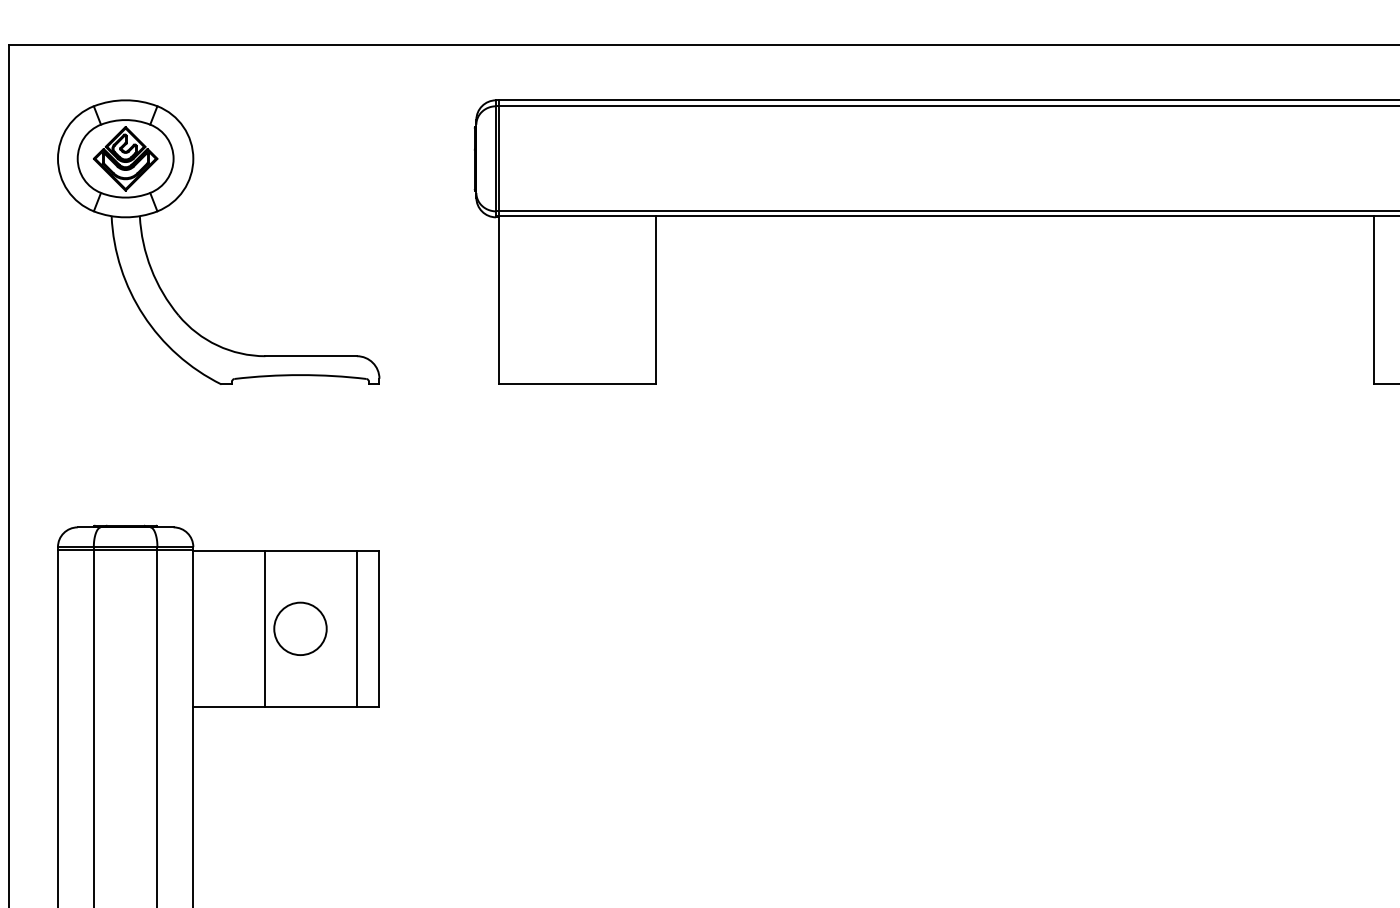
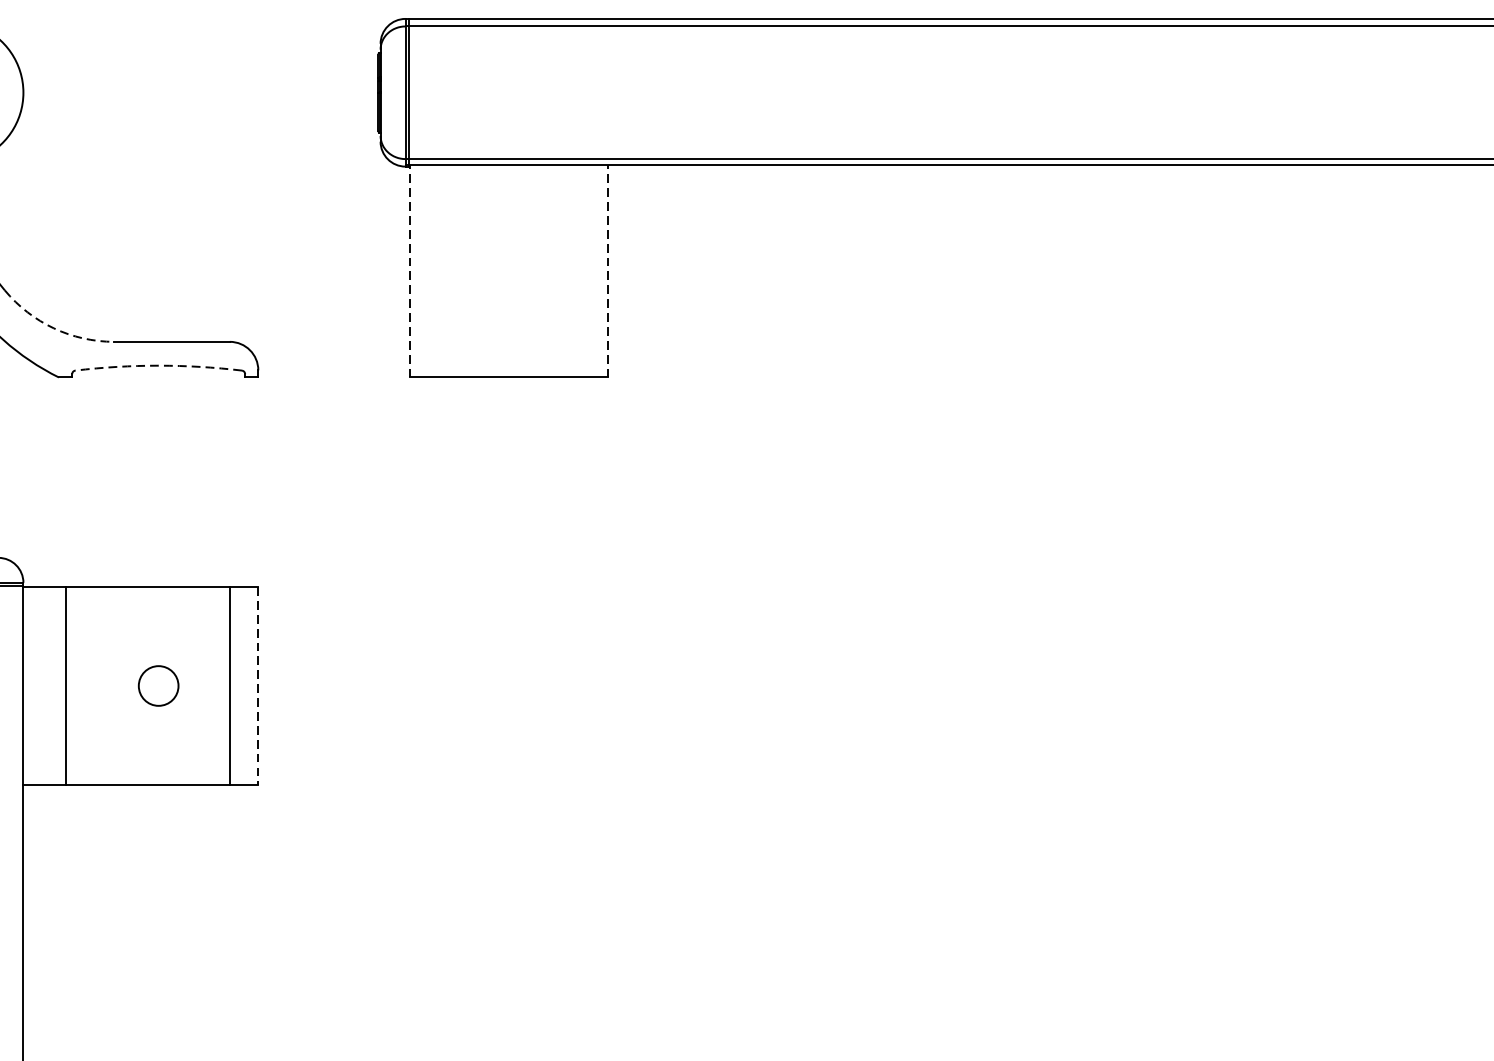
line: (499, 299) -> (409, 270), solid -> dashed
line: (656, 299) -> (607, 270), solid -> dashed
arc: (217, 345) -> (53, 328), solid -> dashed
arc: (300, 375) -> (158, 366), solid -> dashed
line: (265, 628) -> (66, 685), moved
circle: (300, 628) -> (158, 685), size x0.6
line: (379, 629) -> (258, 686), solid -> dashed

